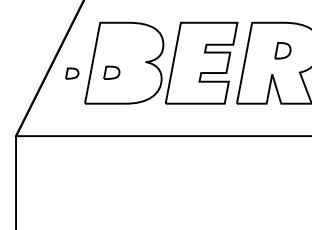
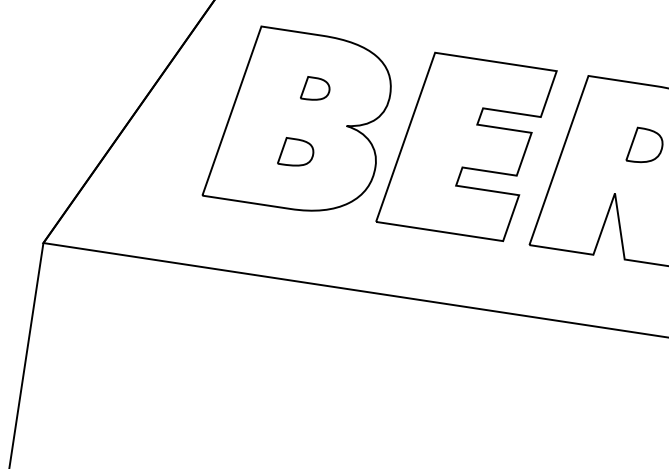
part: (111, 72) -> (295, 152), moved
part: (72, 73) -> (316, 89), moved

